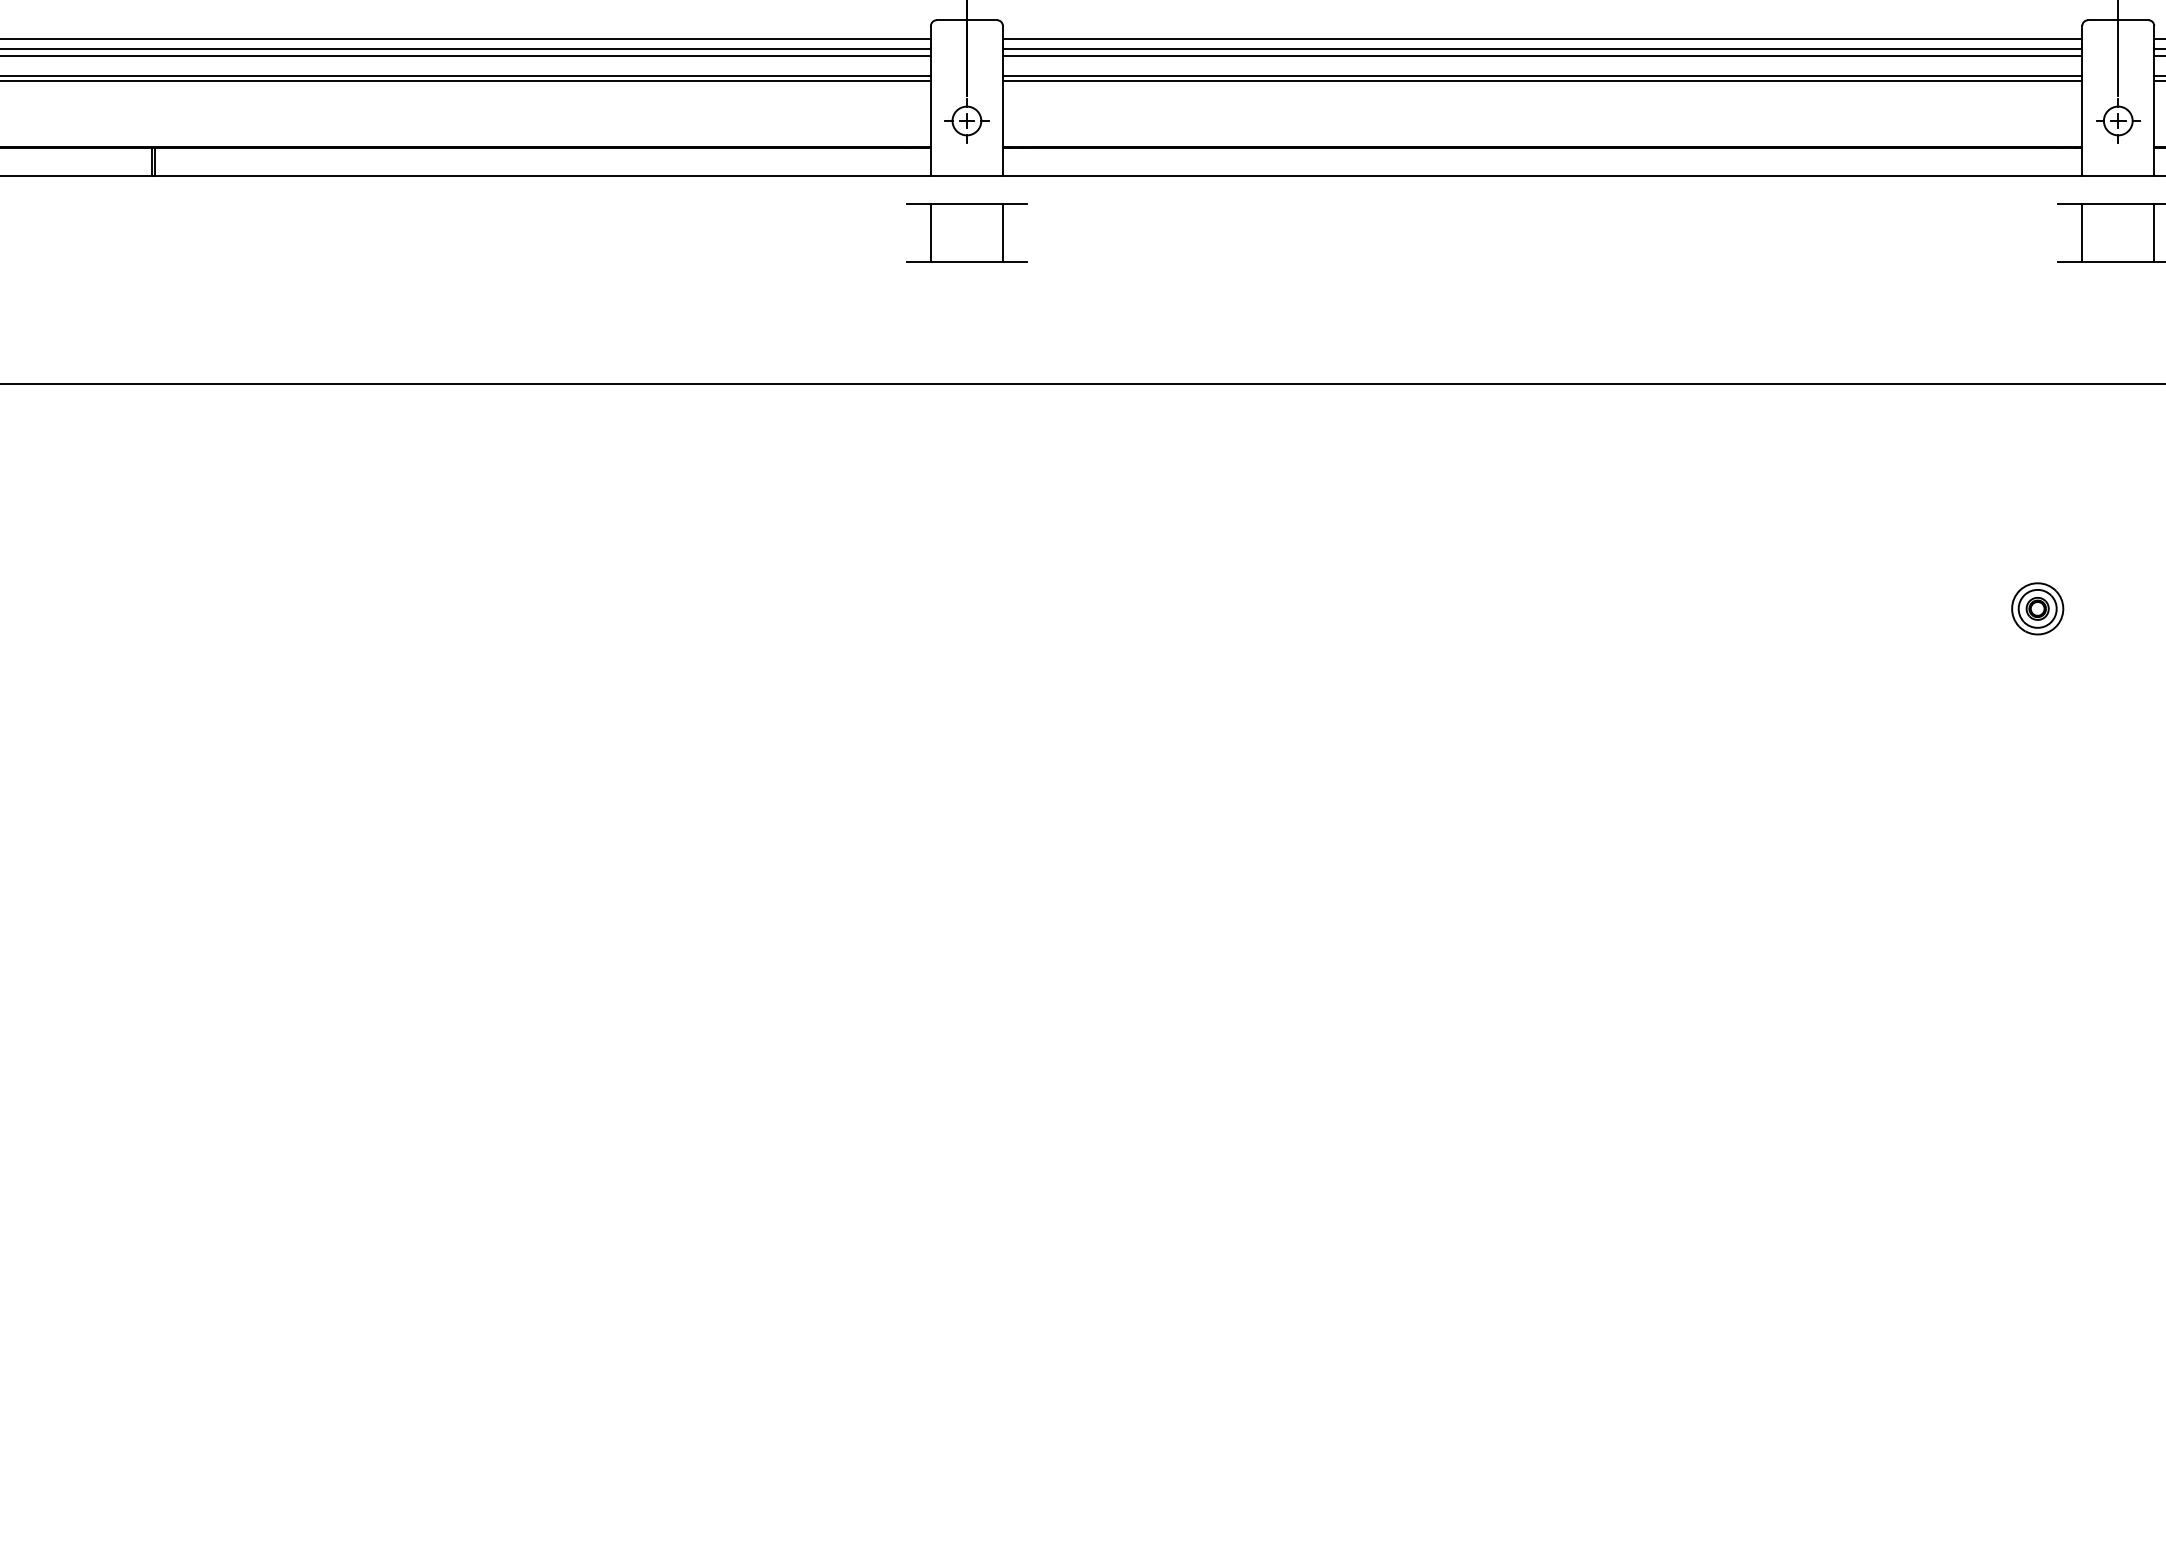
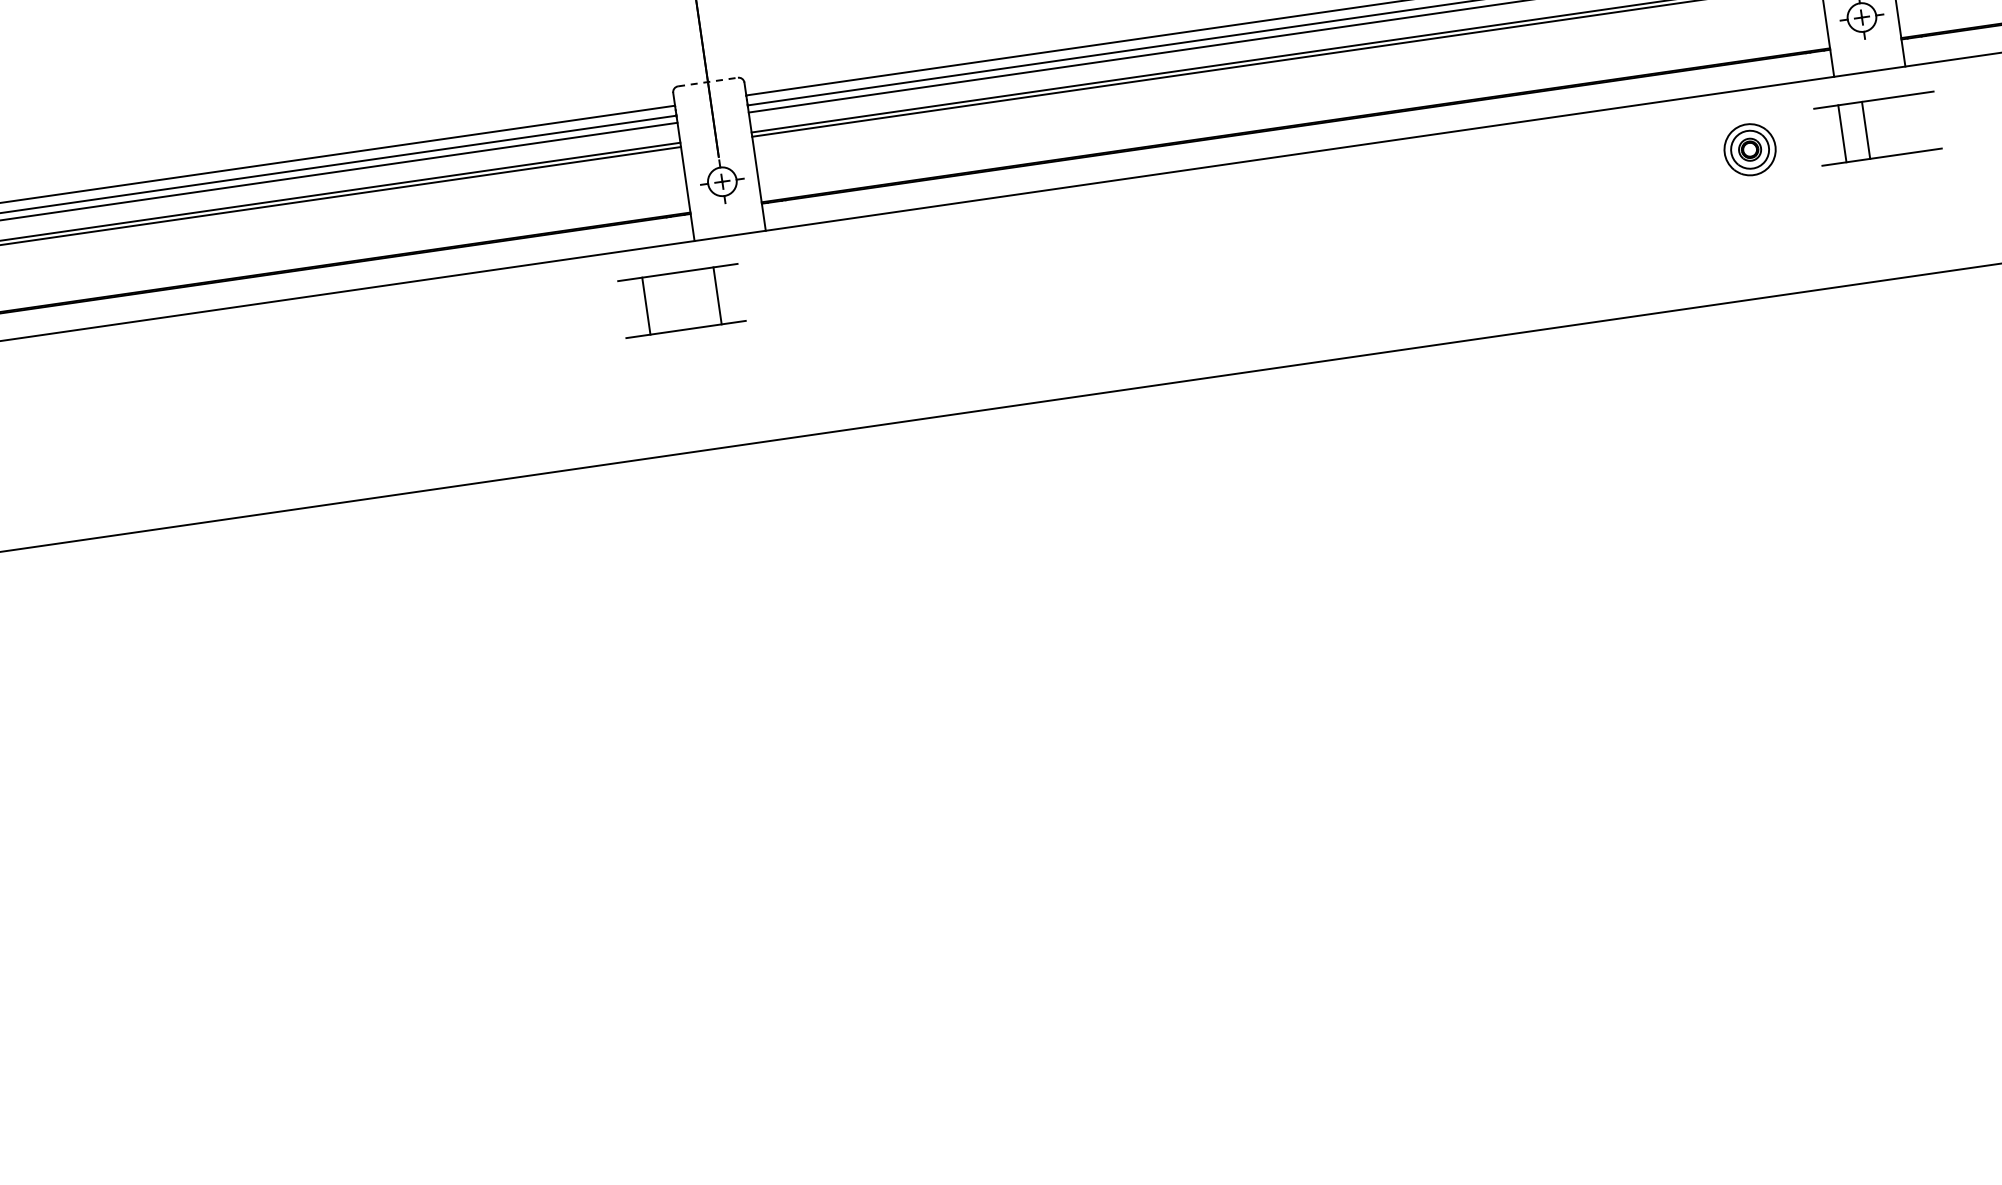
line: (967, 20) -> (708, 82), solid -> dashed
part: (966, 232) -> (681, 300), moved
line: (2154, 233) -> (1866, 130), moved
part: (2037, 608) -> (1749, 149), moved

